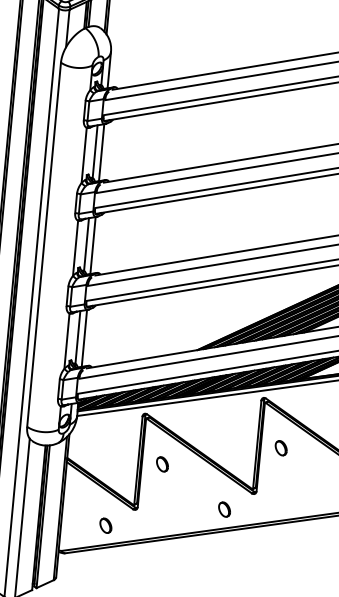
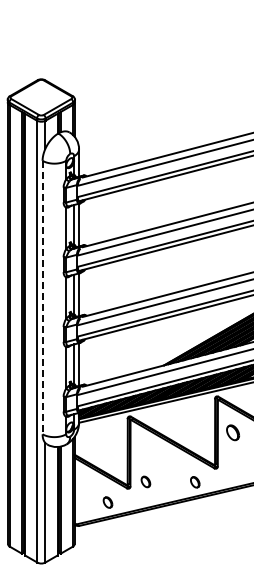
line: (43, 244) -> (42, 297), solid -> dashed
part: (281, 447) -> (233, 432), size x1.4
part: (162, 463) -> (145, 481), moved

